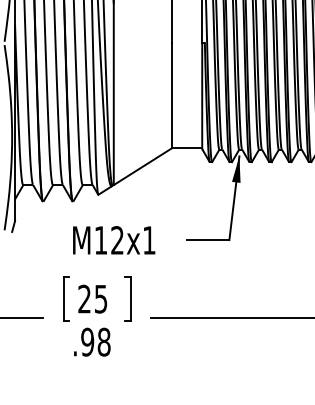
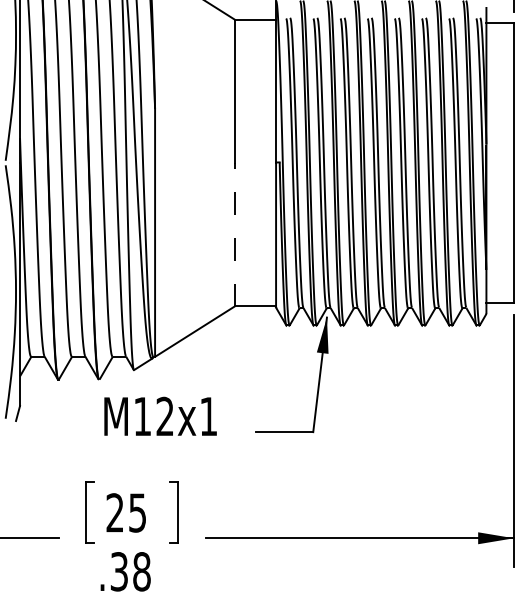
line: (171, 95) -> (234, 234), solid -> dashed
text: (114, 239) -> (160, 415), moved
text: (87, 341) -> (119, 571), .98 -> .38

